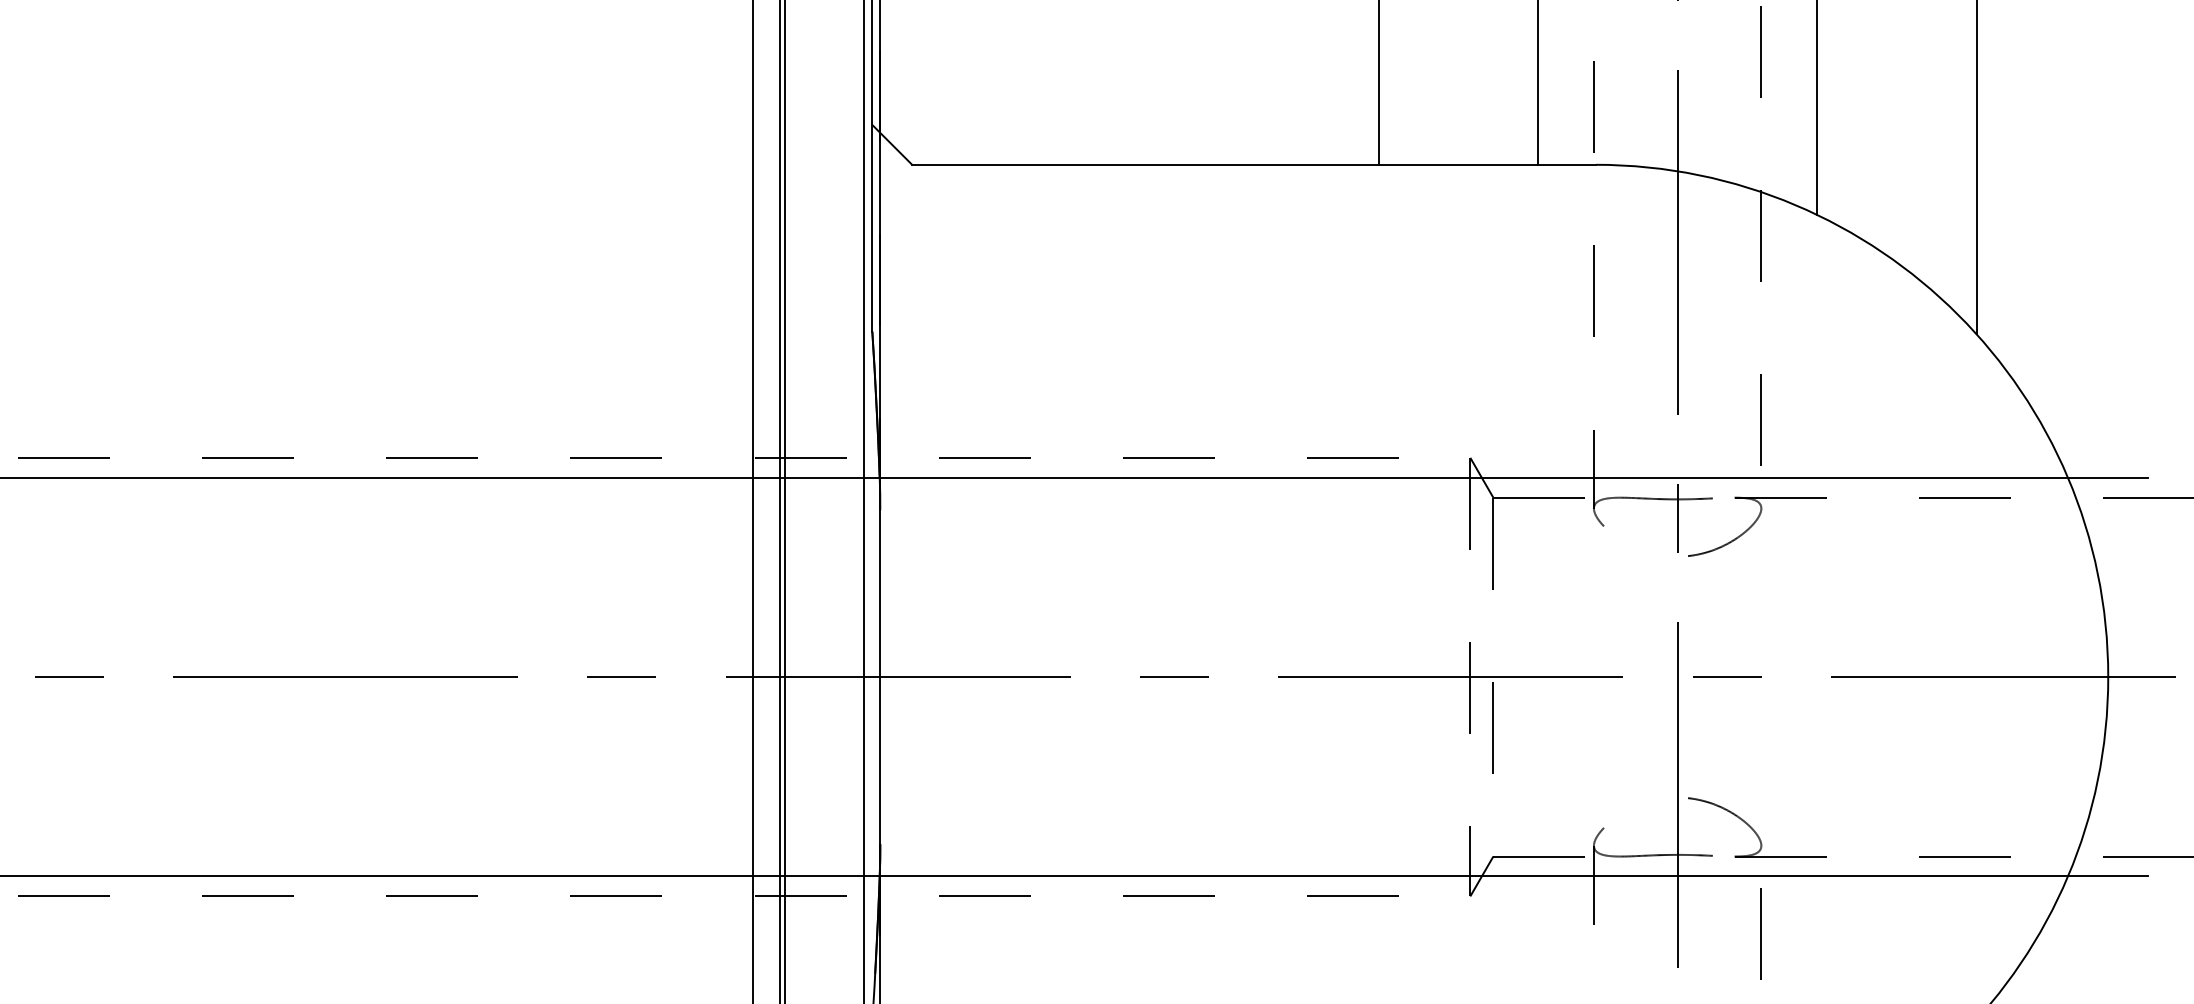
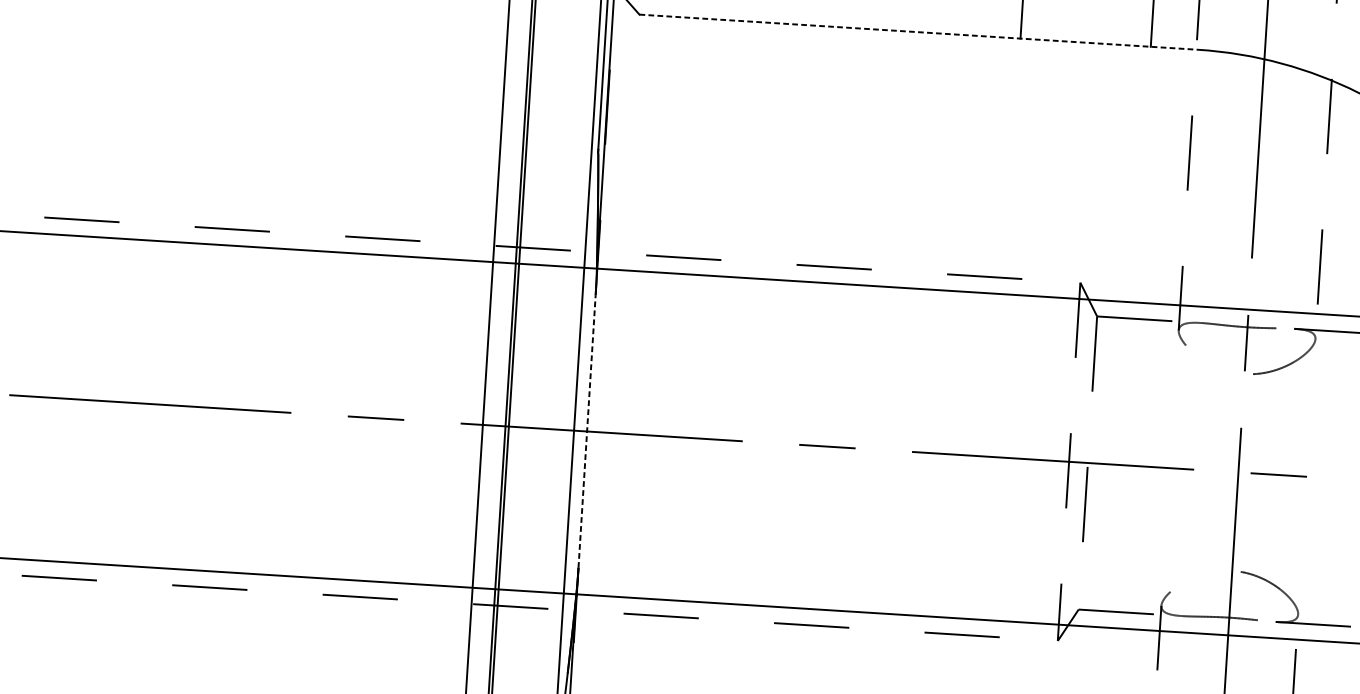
line: (1254, 164) -> (919, 31), solid -> dashed
line: (880, 677) -> (587, 431), solid -> dashed

